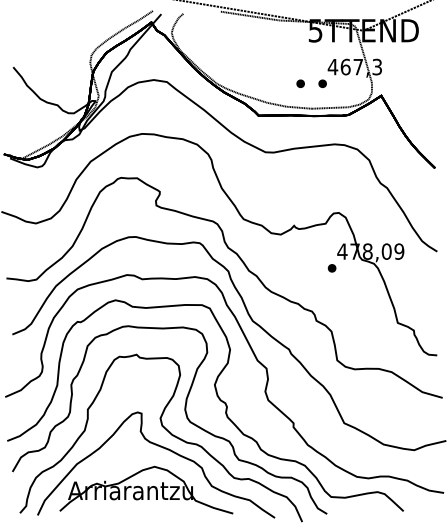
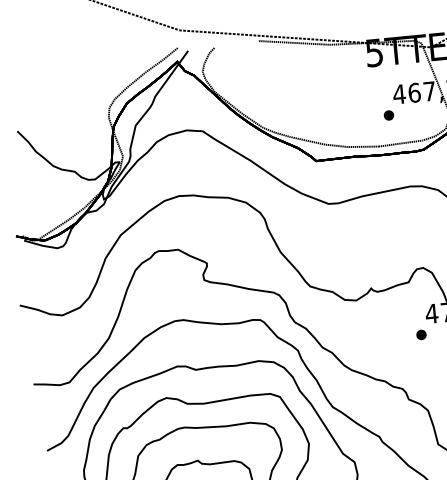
part: (300, 83) -> (362, 117), removed

